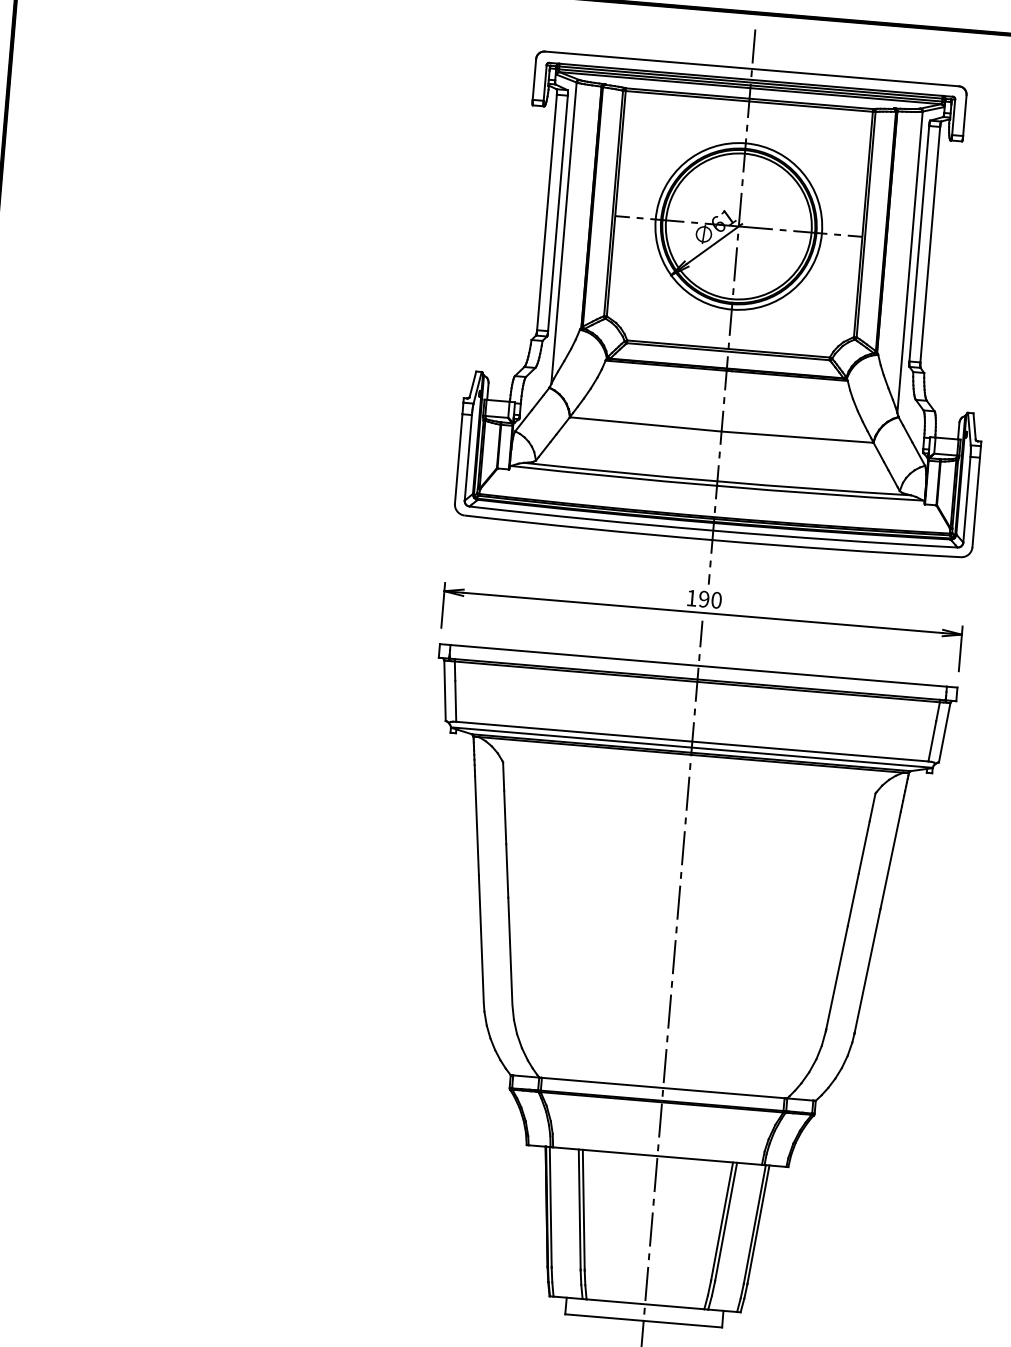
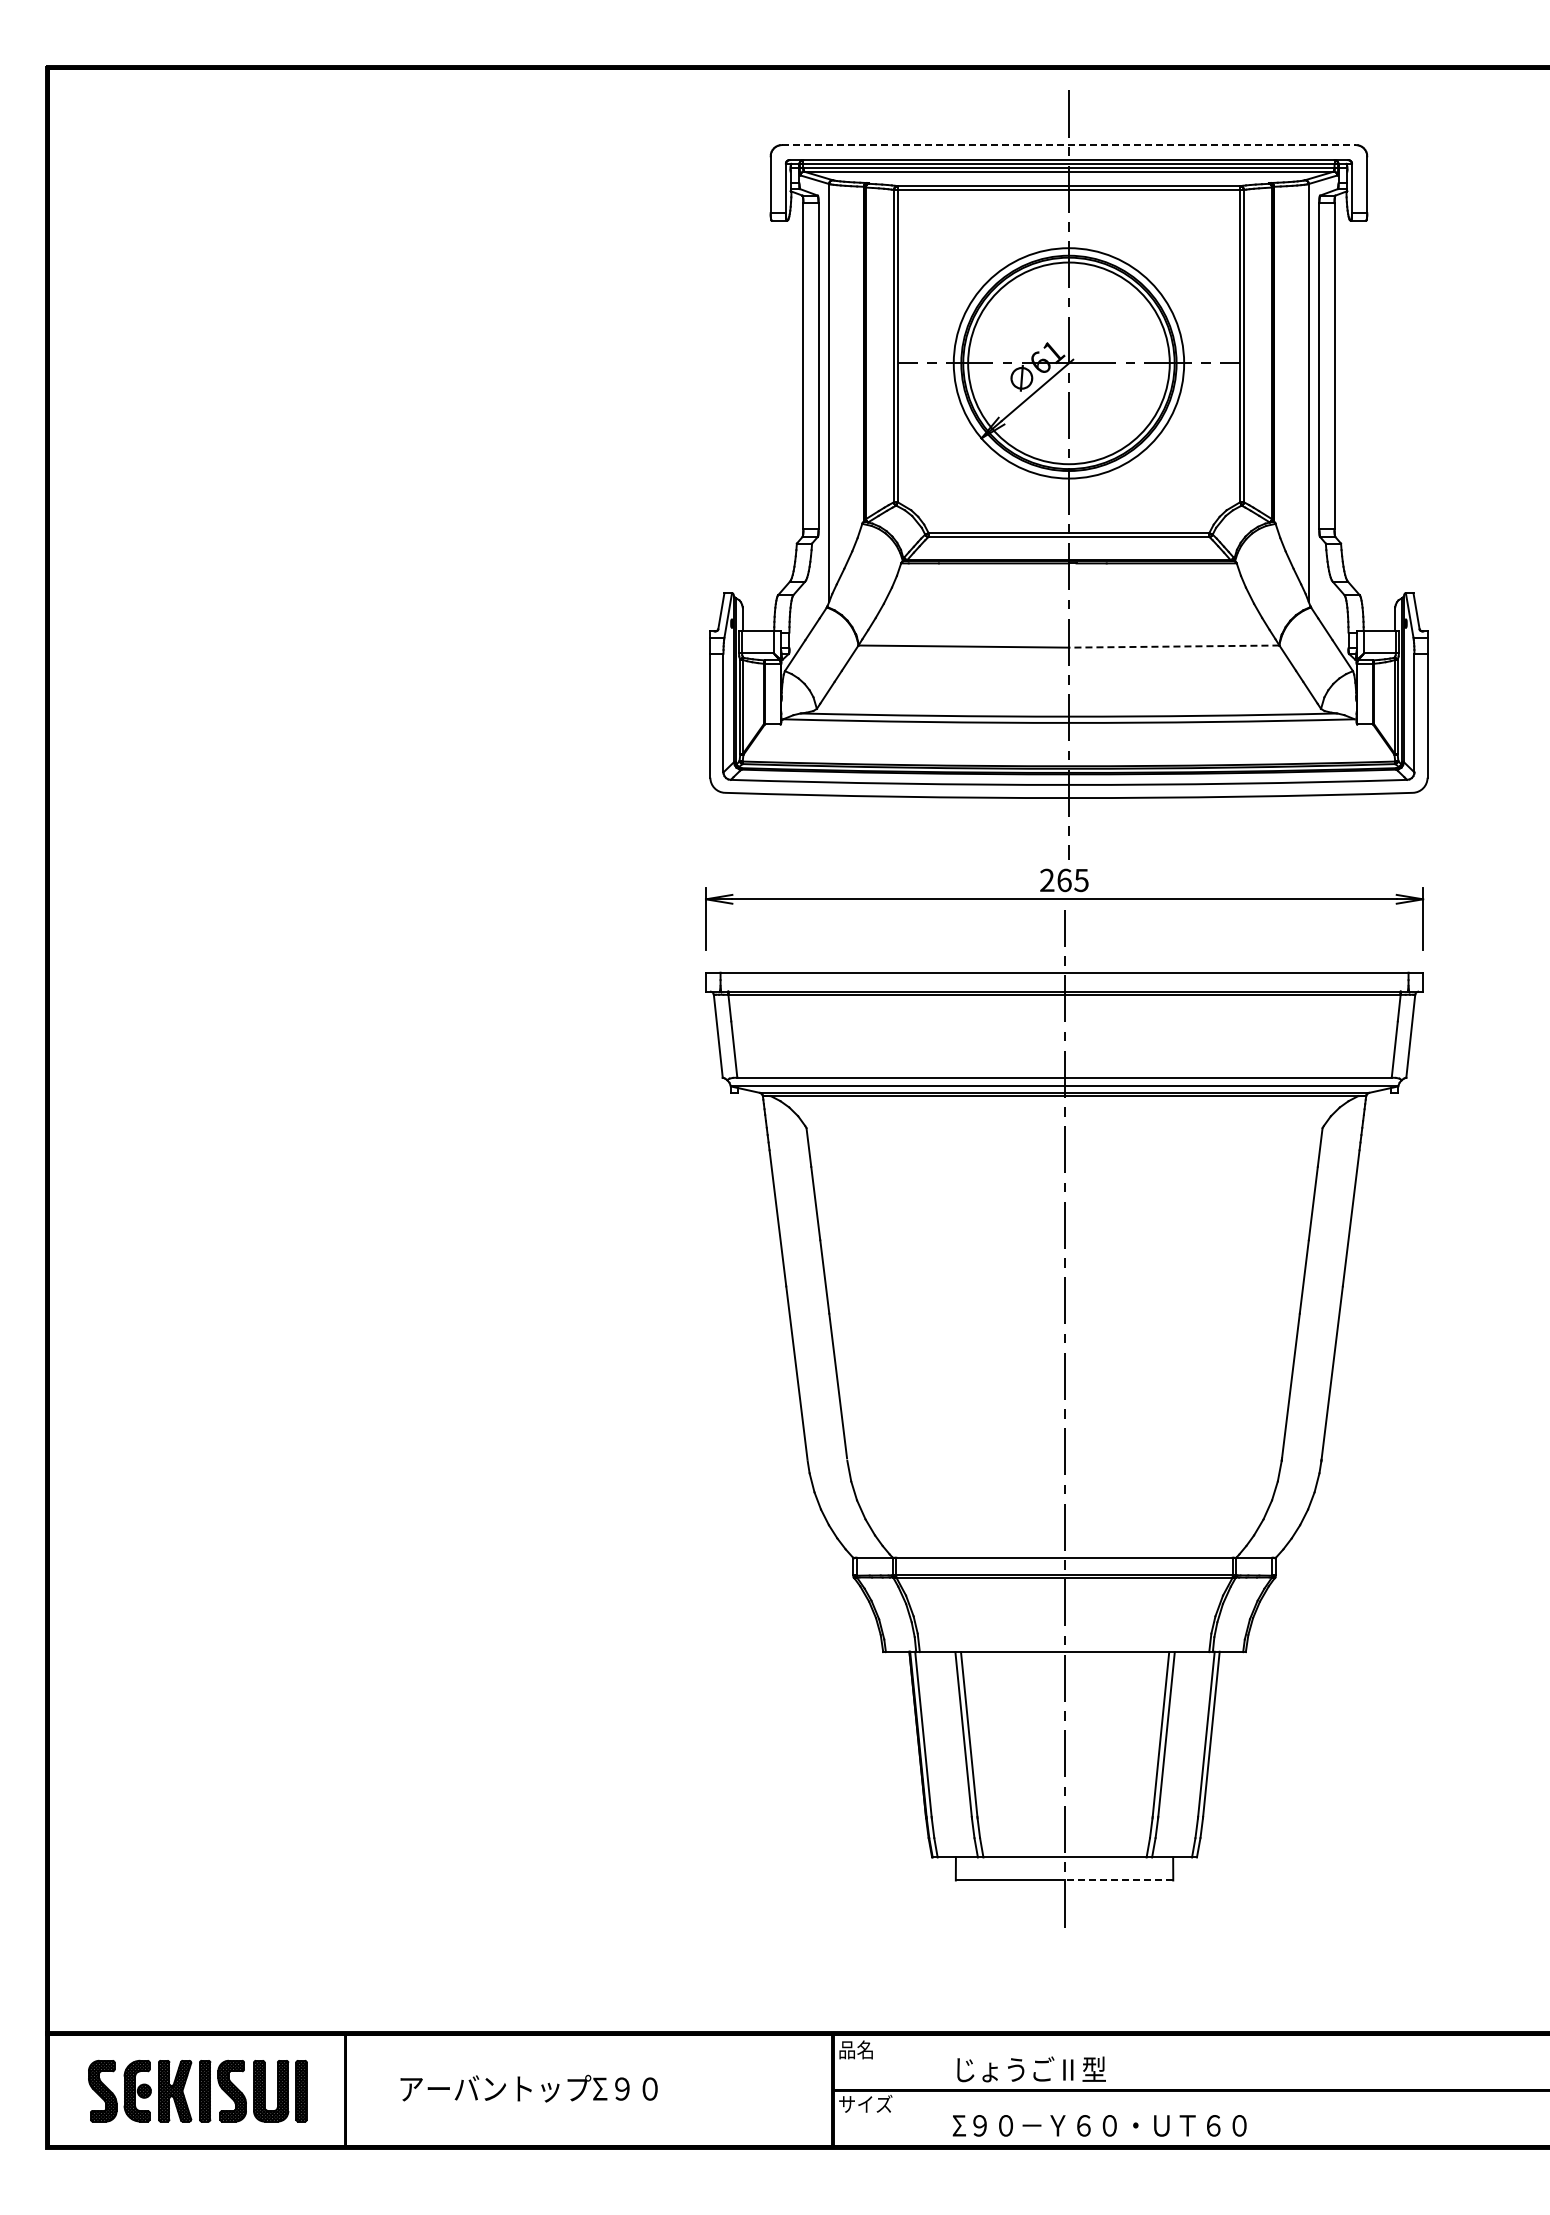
line: (751, 69) -> (1068, 145), solid -> dashed
line: (797, 437) -> (1173, 646), solid -> dashed
text: (704, 599) -> (1064, 880), 190 -> 265
line: (682, 1324) -> (1118, 1880), solid -> dashed

